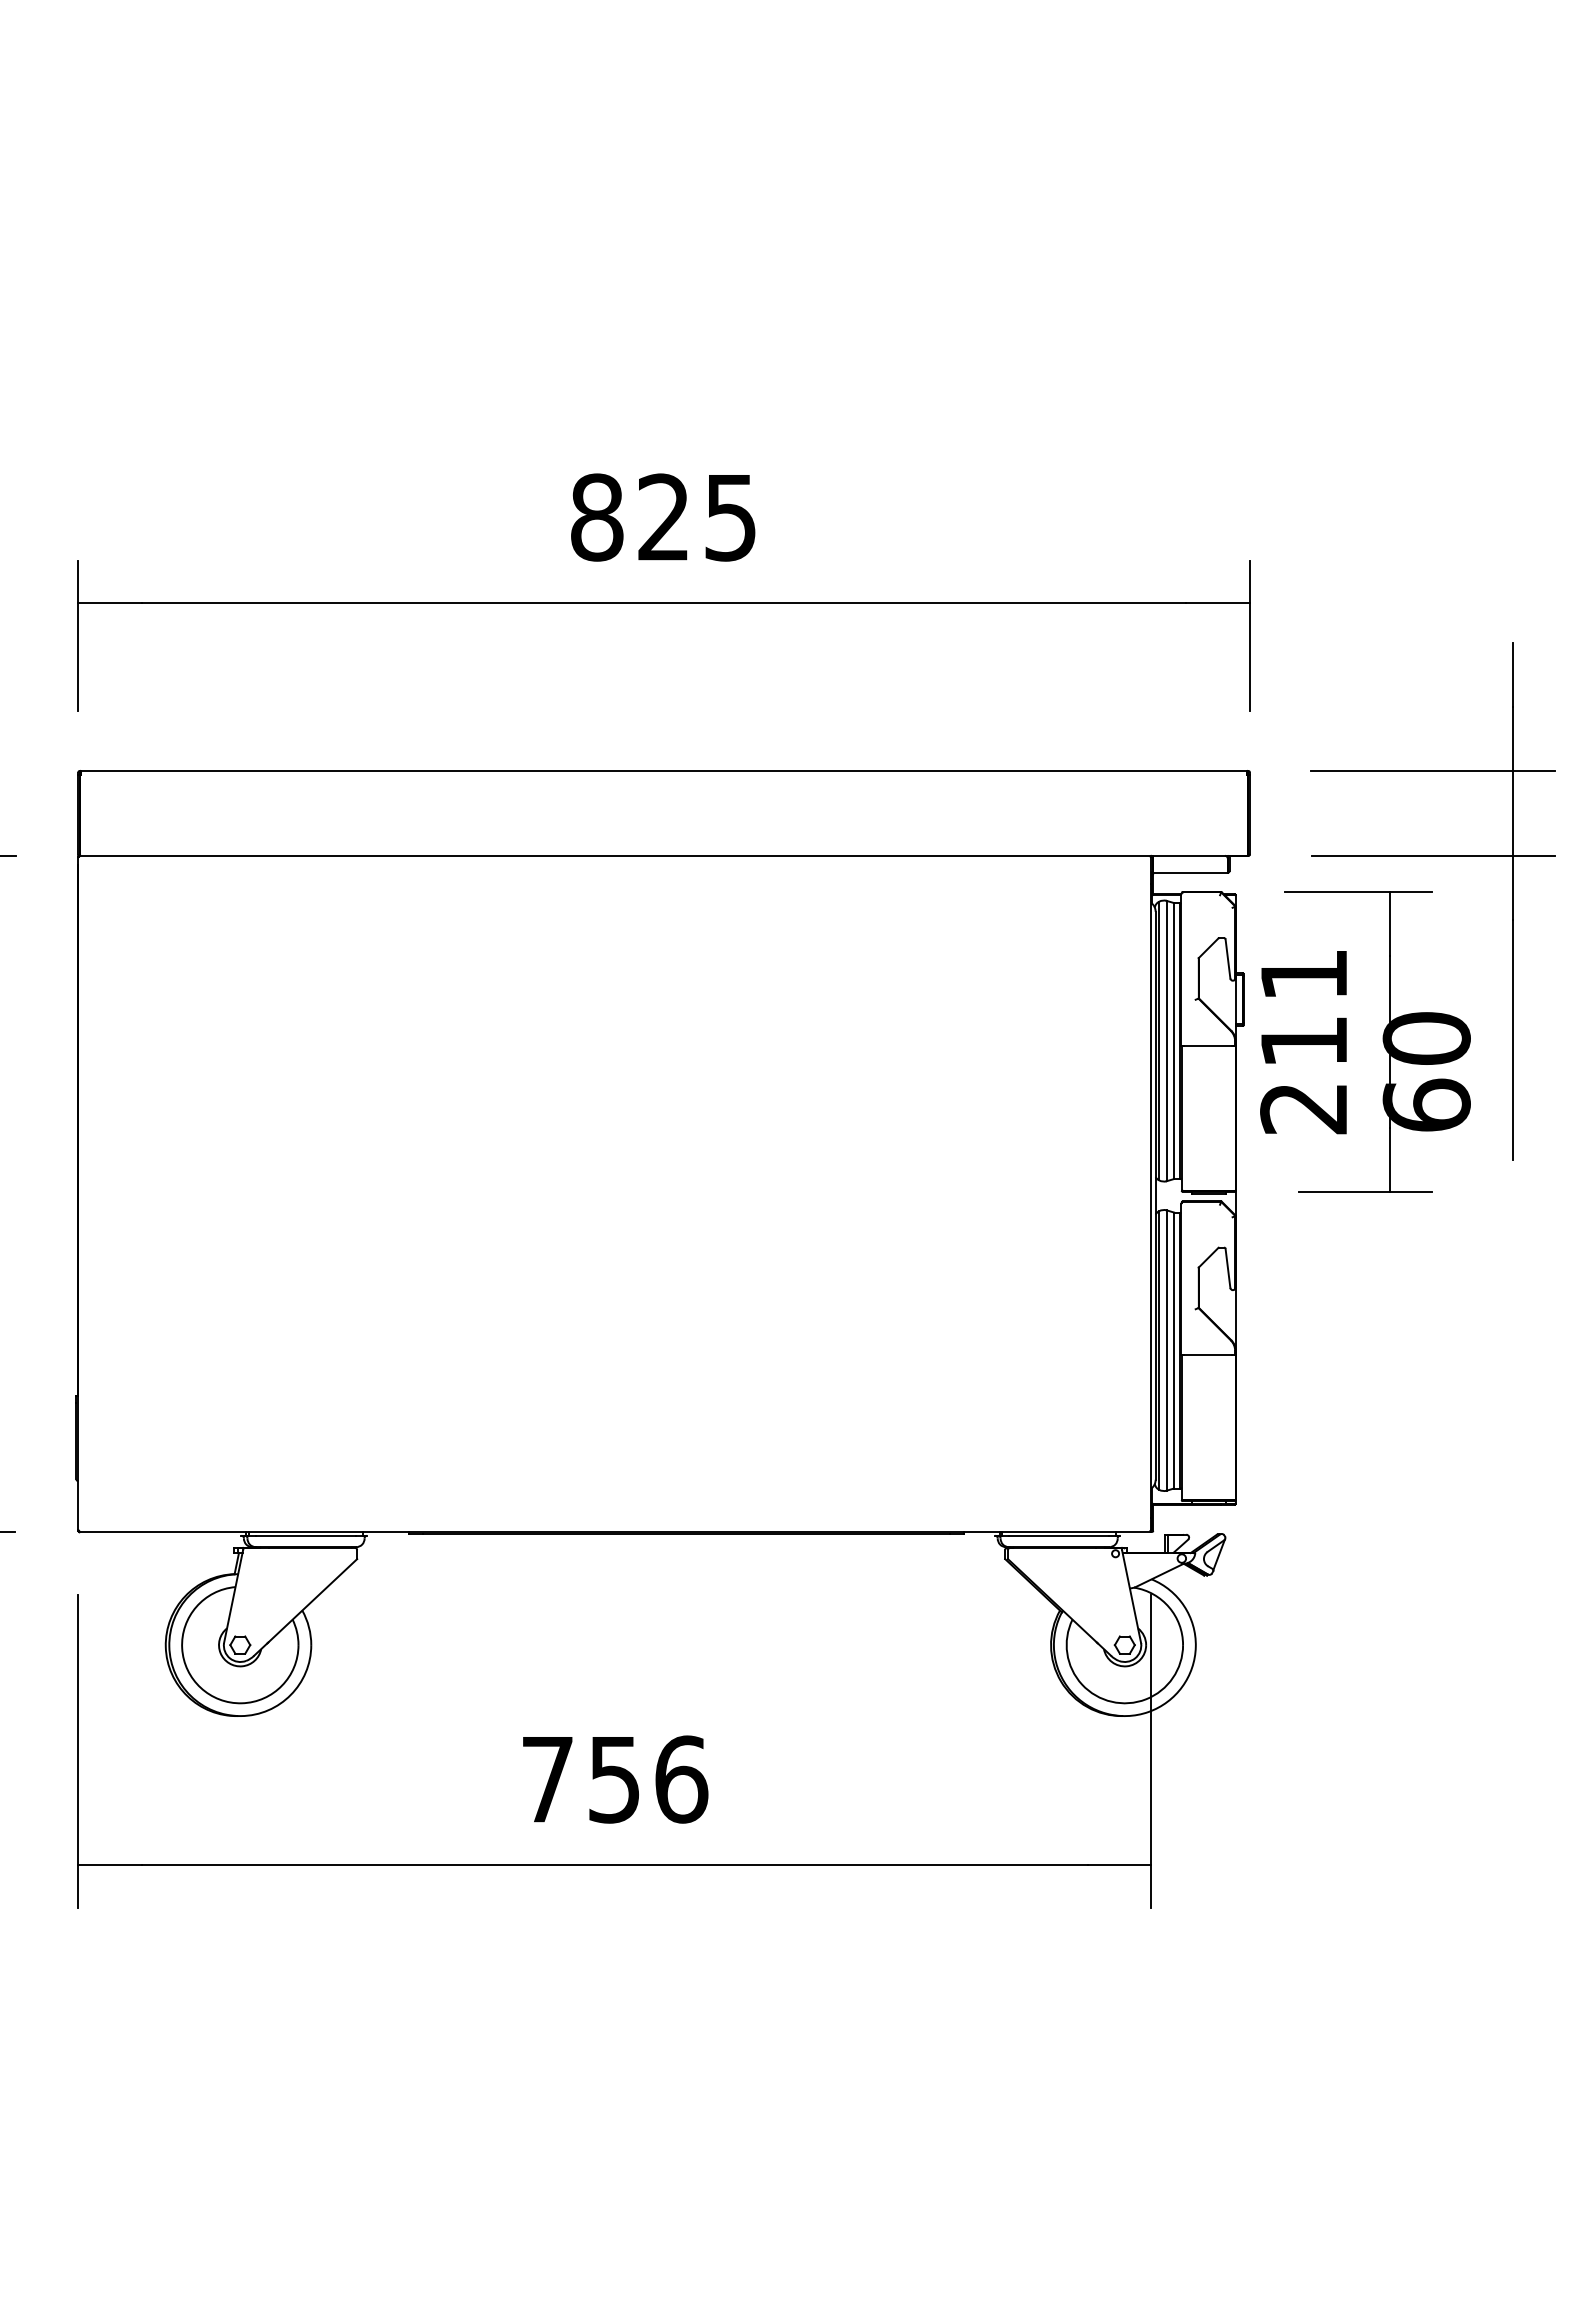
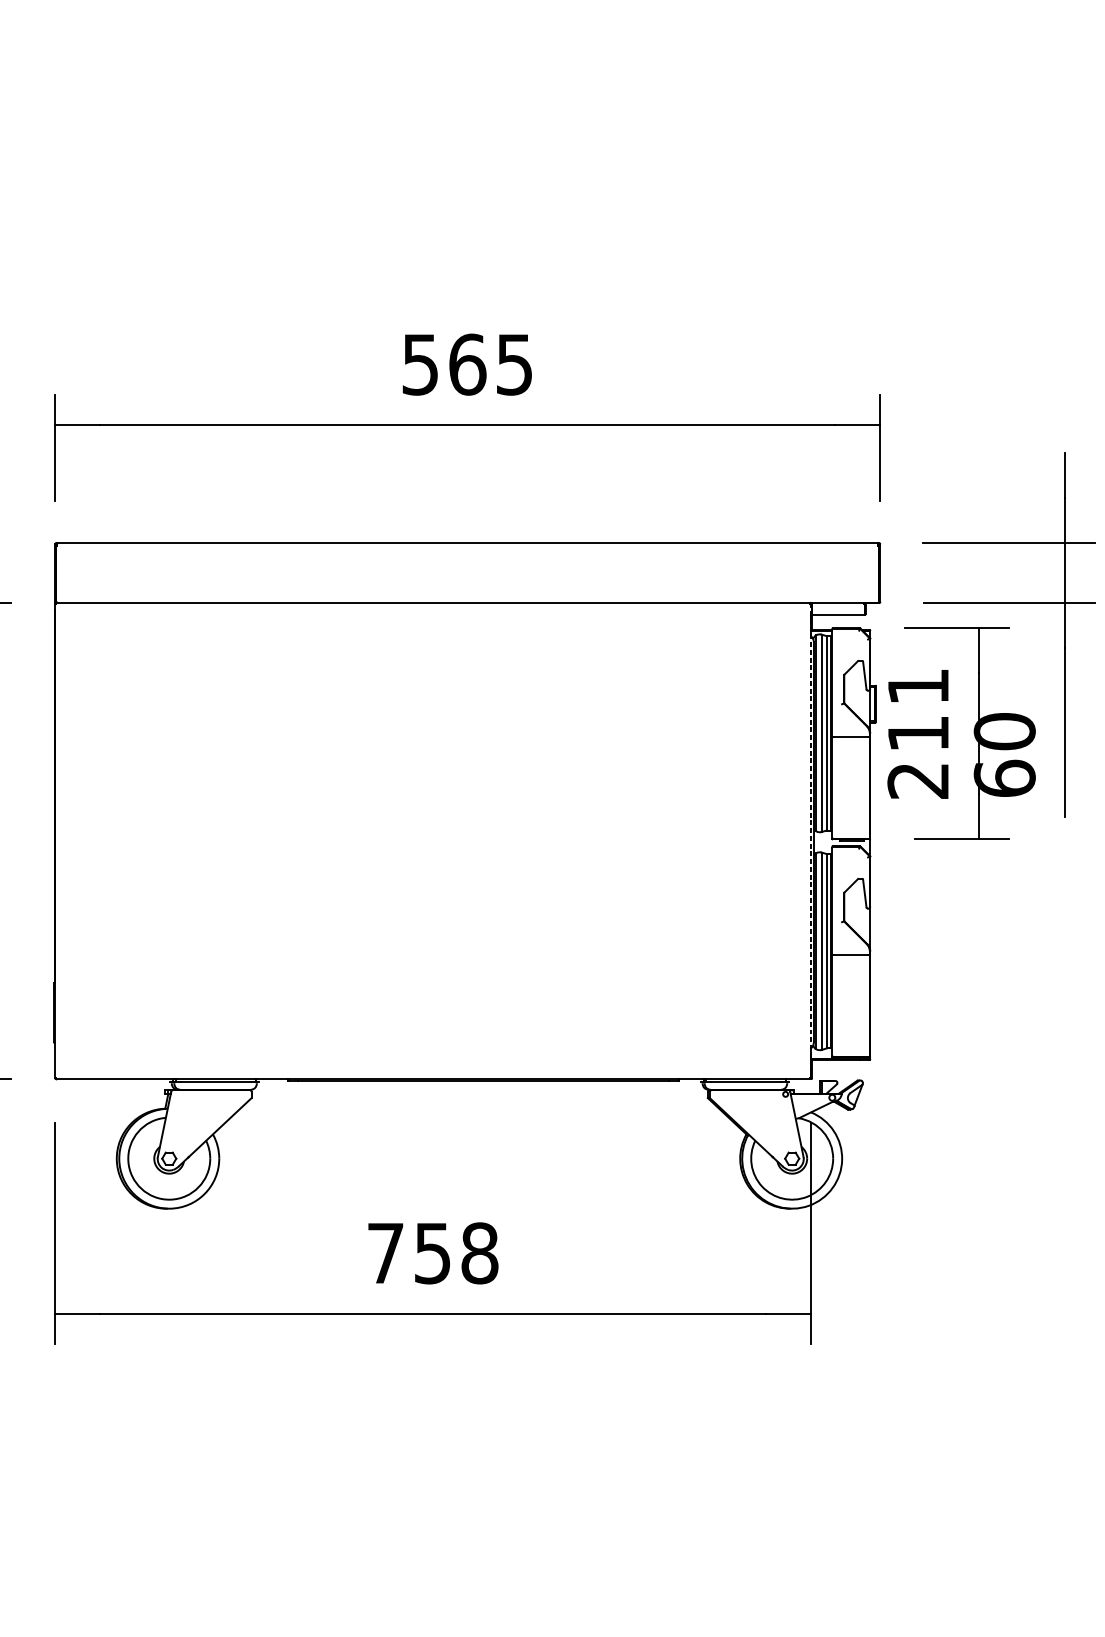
text: (630, 517) -> (444, 364), 825 -> 565
line: (1151, 1194) -> (810, 841), solid -> dashed
text: (681, 1779) -> (479, 1253), 756 -> 758

